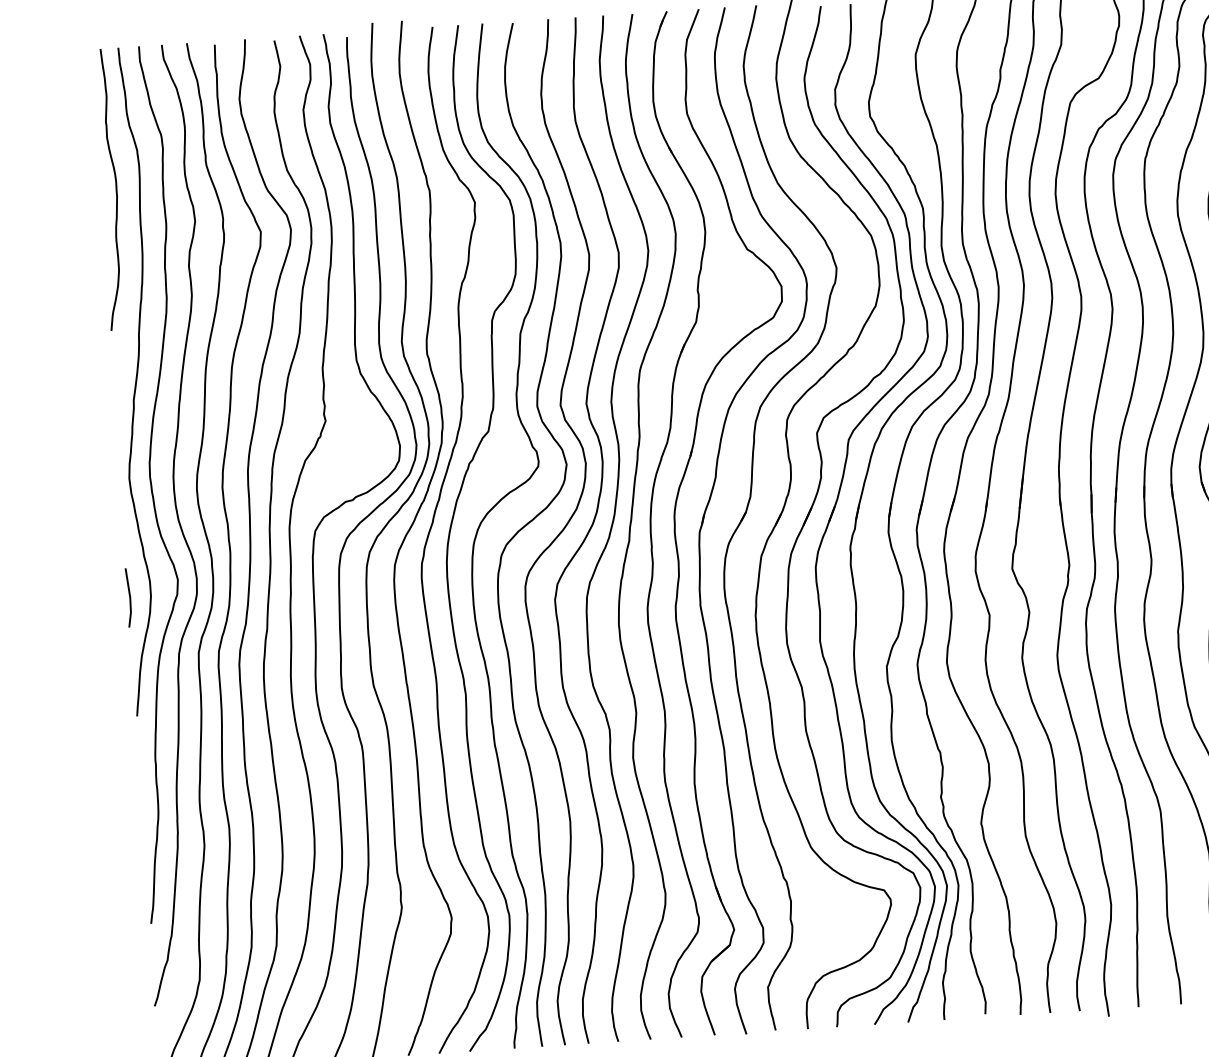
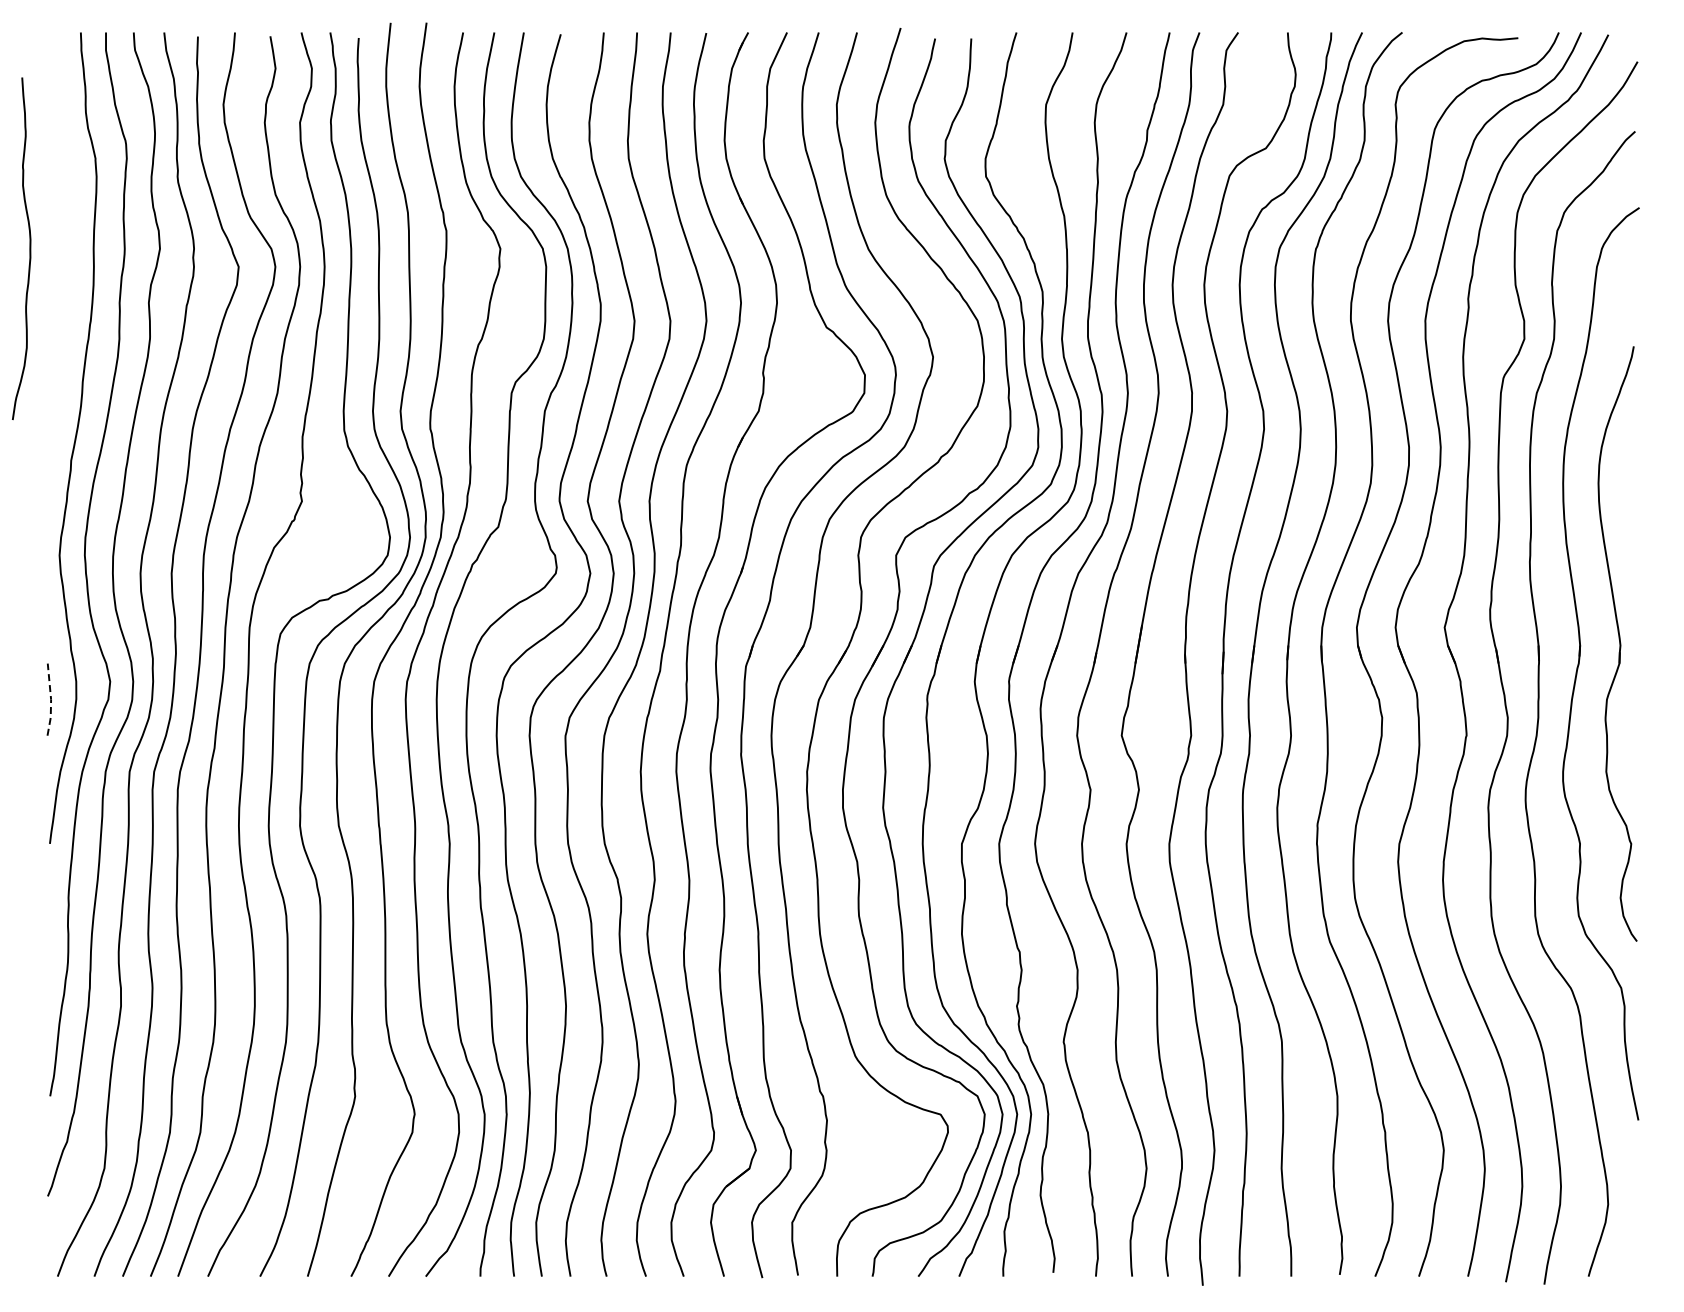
curve: (115, 189) -> (29, 248), moved
line: (130, 597) -> (51, 699), solid -> dashed

